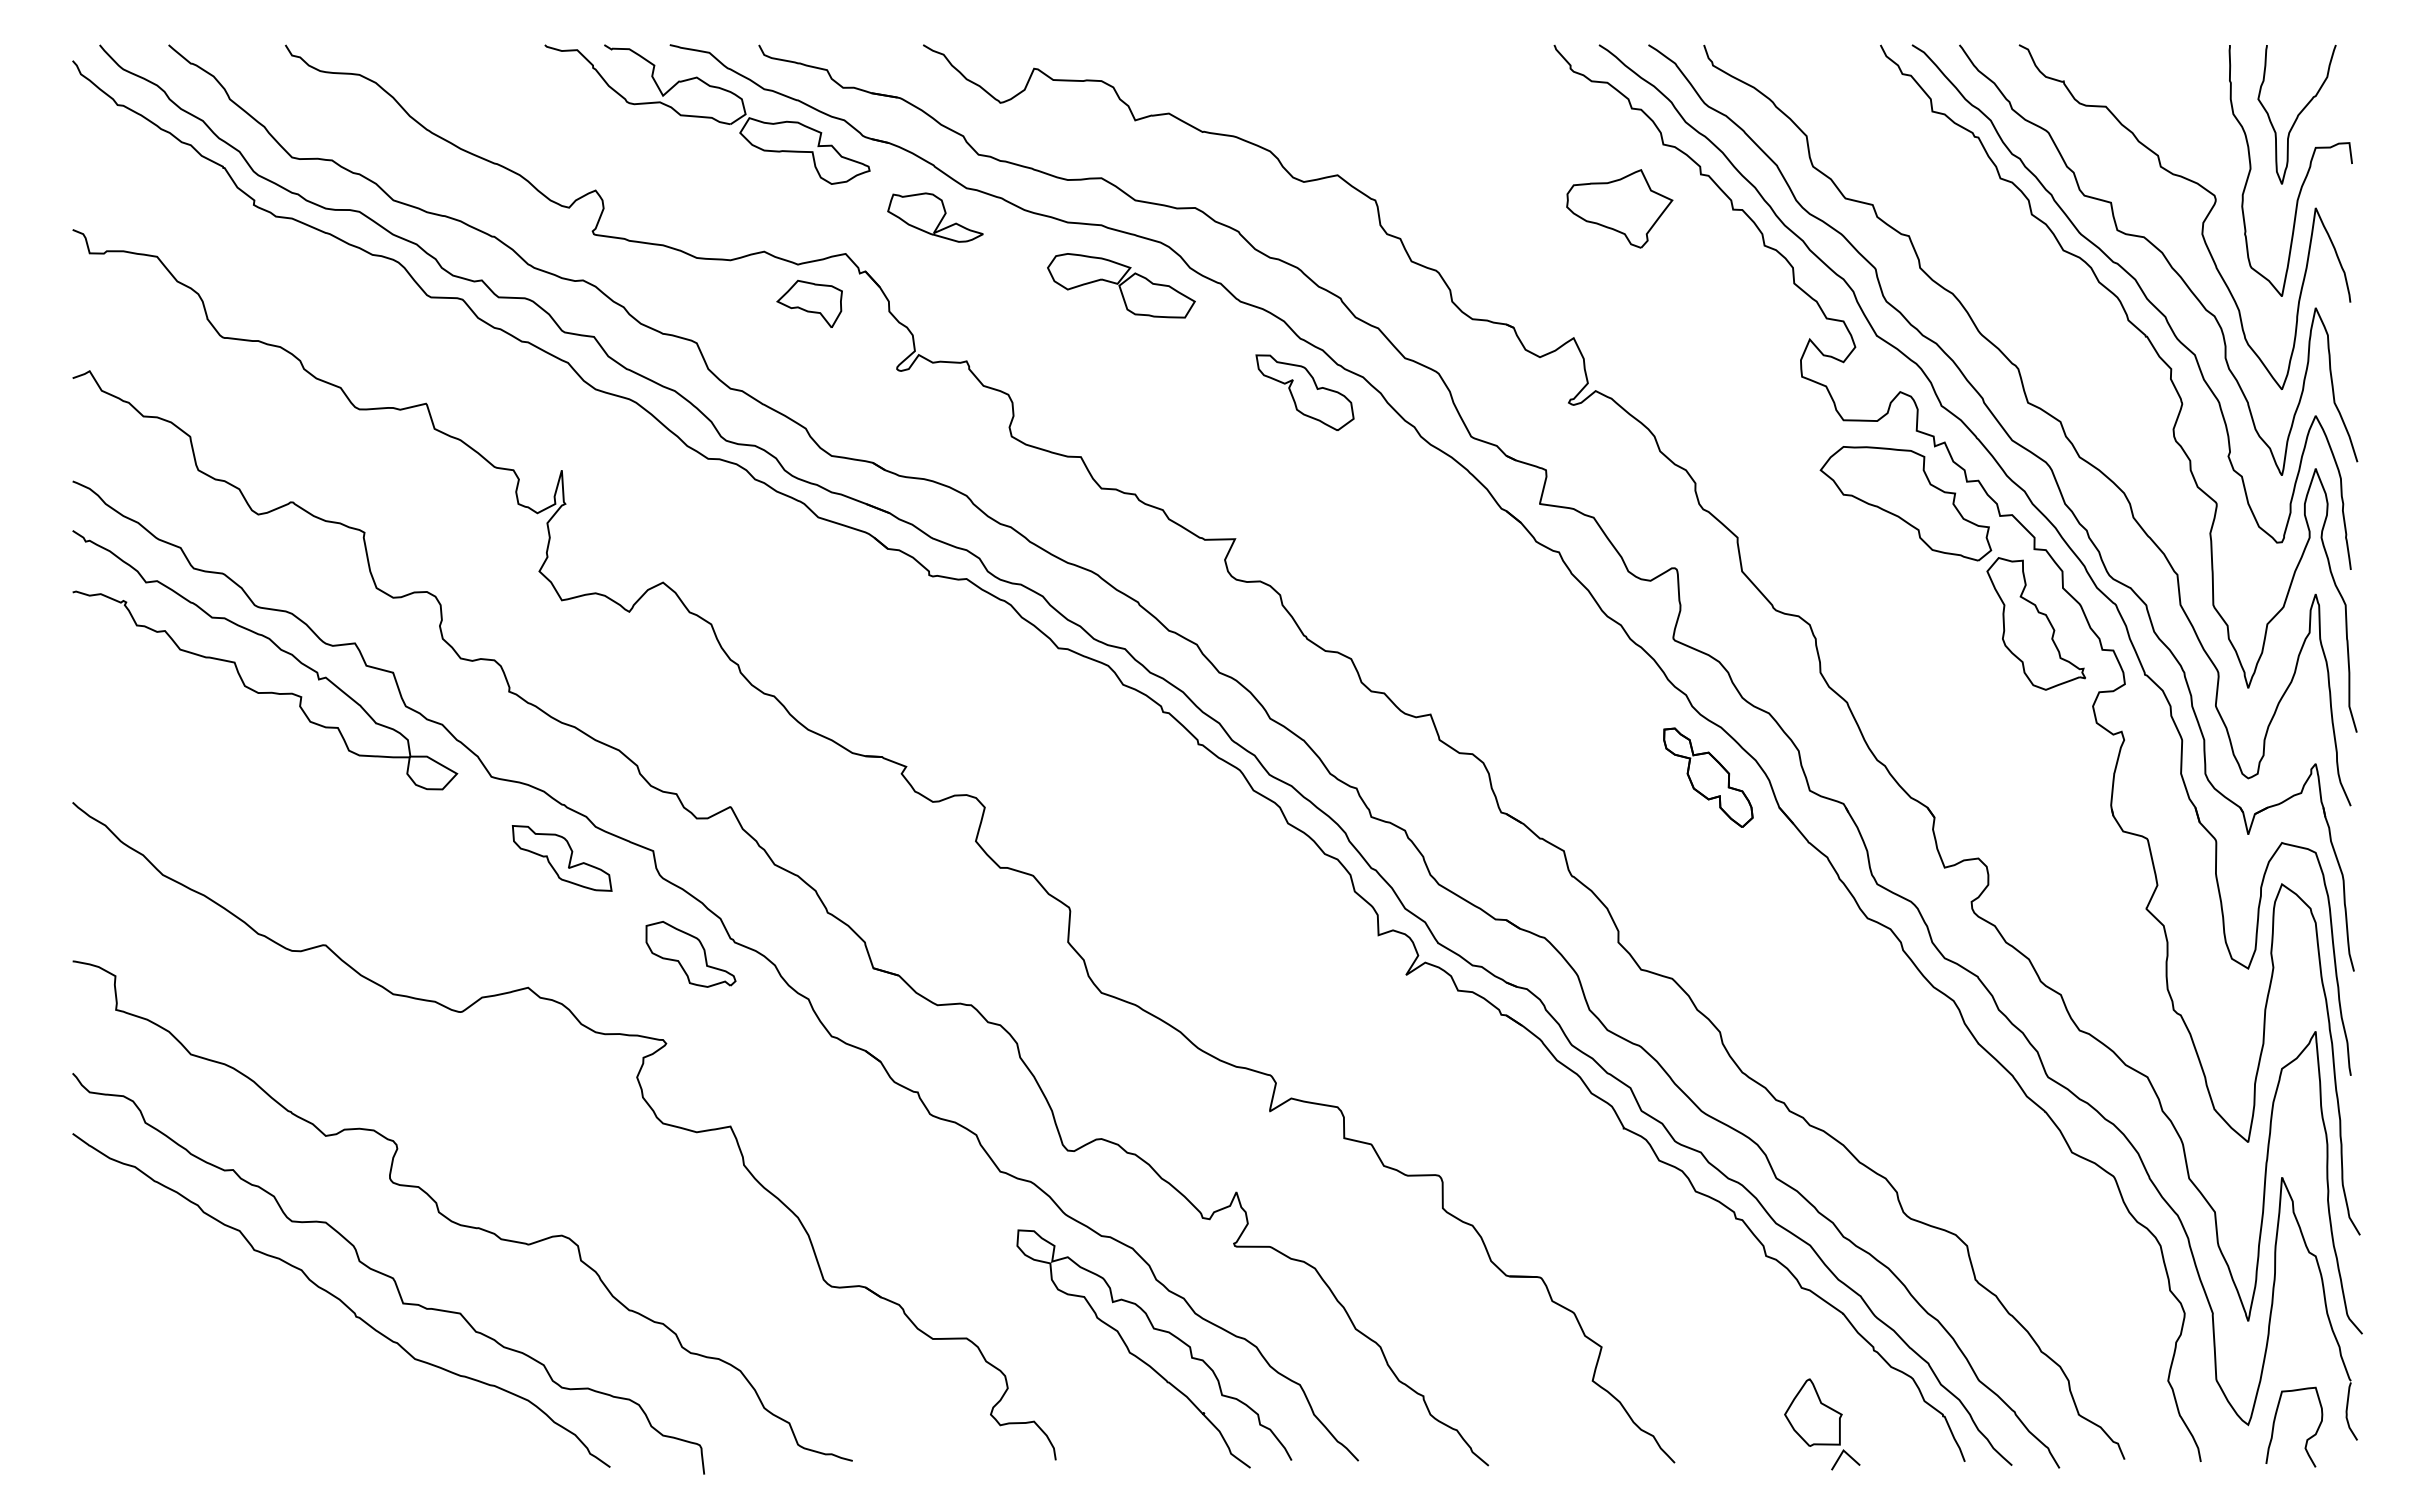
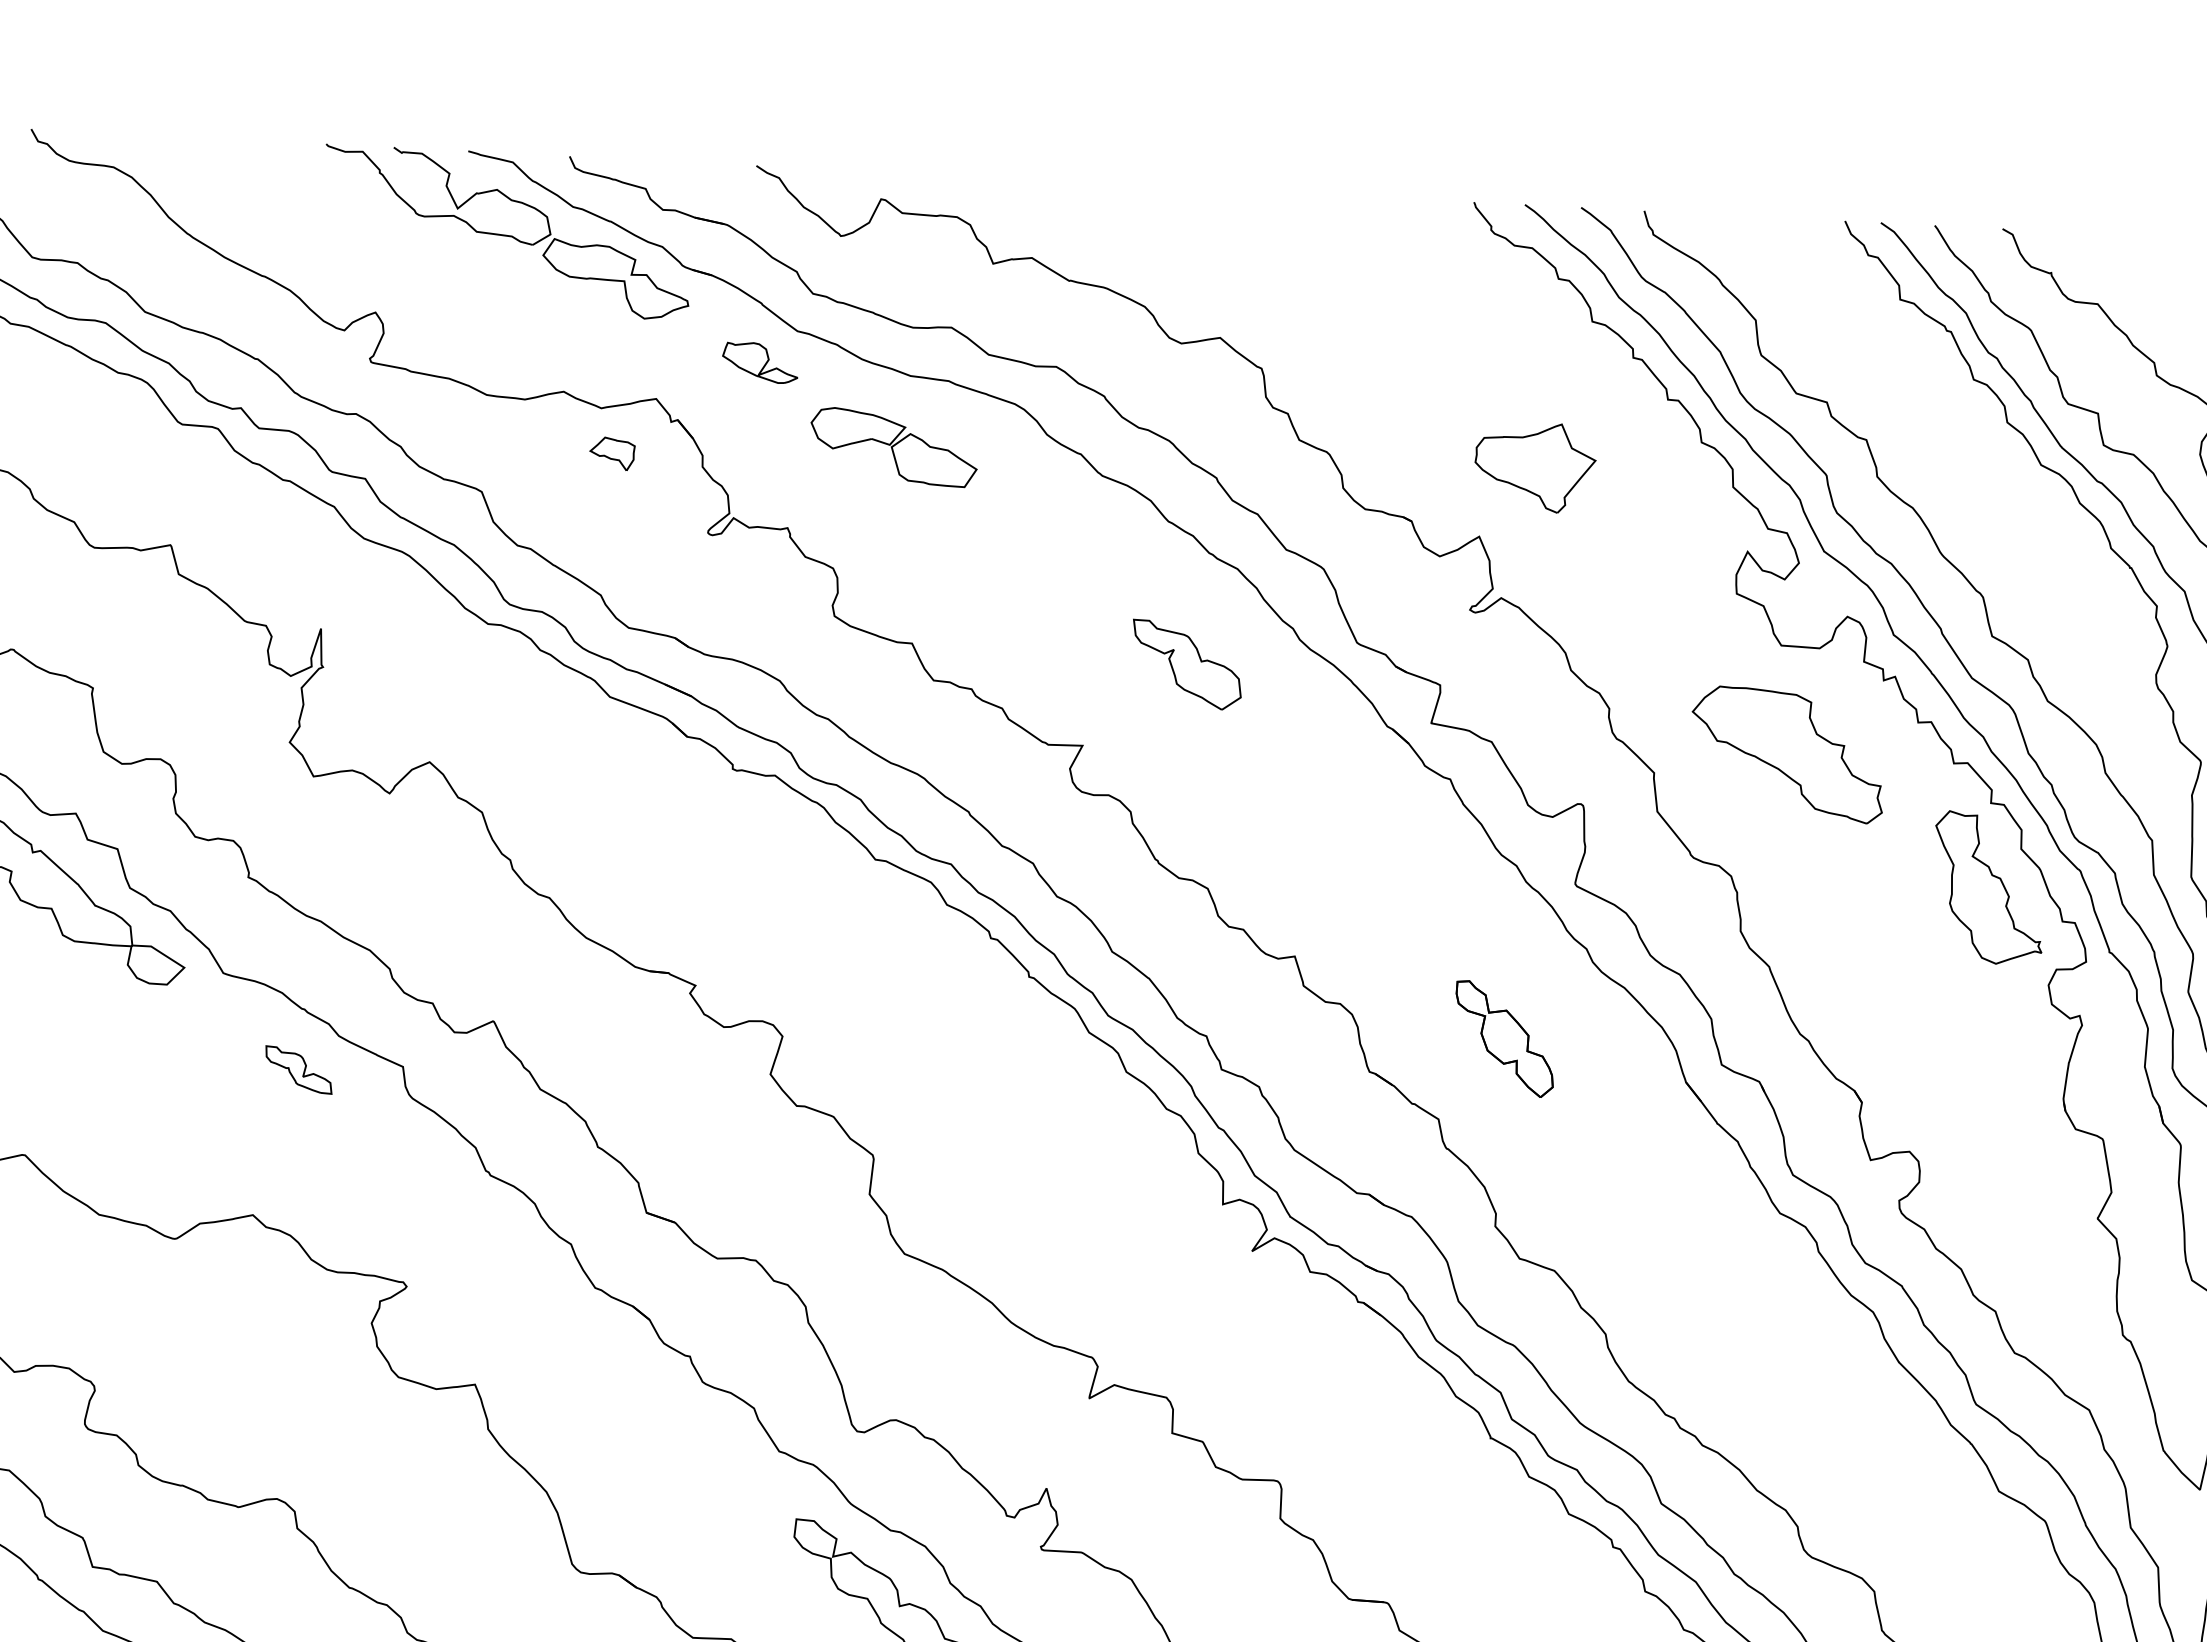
part: (1619, 208) -> (1535, 466), moved
part: (935, 217) -> (760, 362), size x0.7
part: (1121, 285) -> (894, 446), moved
part: (809, 303) -> (612, 453), size x0.6
part: (1304, 392) -> (1186, 664), moved
part: (1905, 503) -> (1787, 754), moved
part: (1708, 777) -> (1504, 1038), moved
part: (561, 858) -> (298, 1070), size x0.6
part: (690, 954) -> (439, 1186), removed

